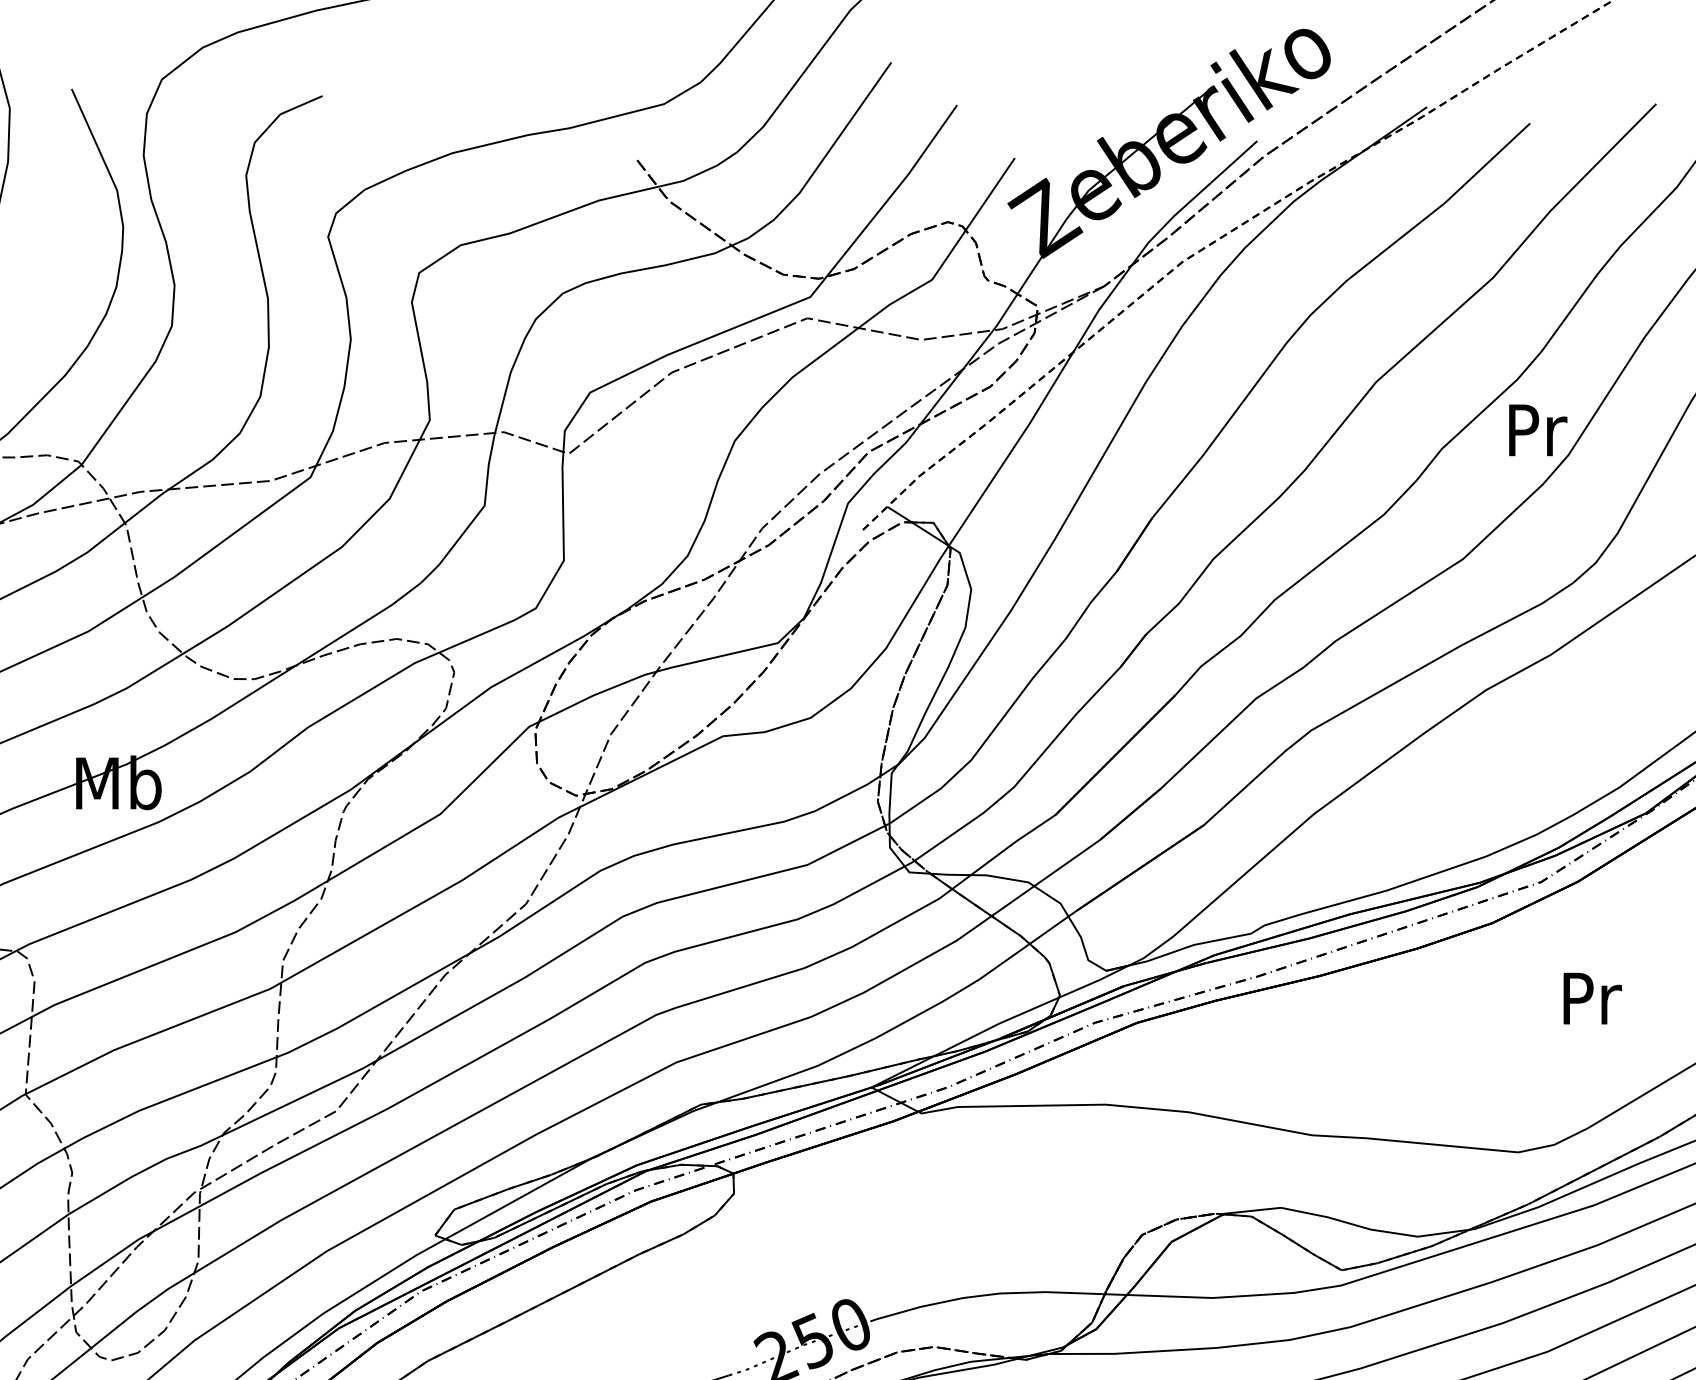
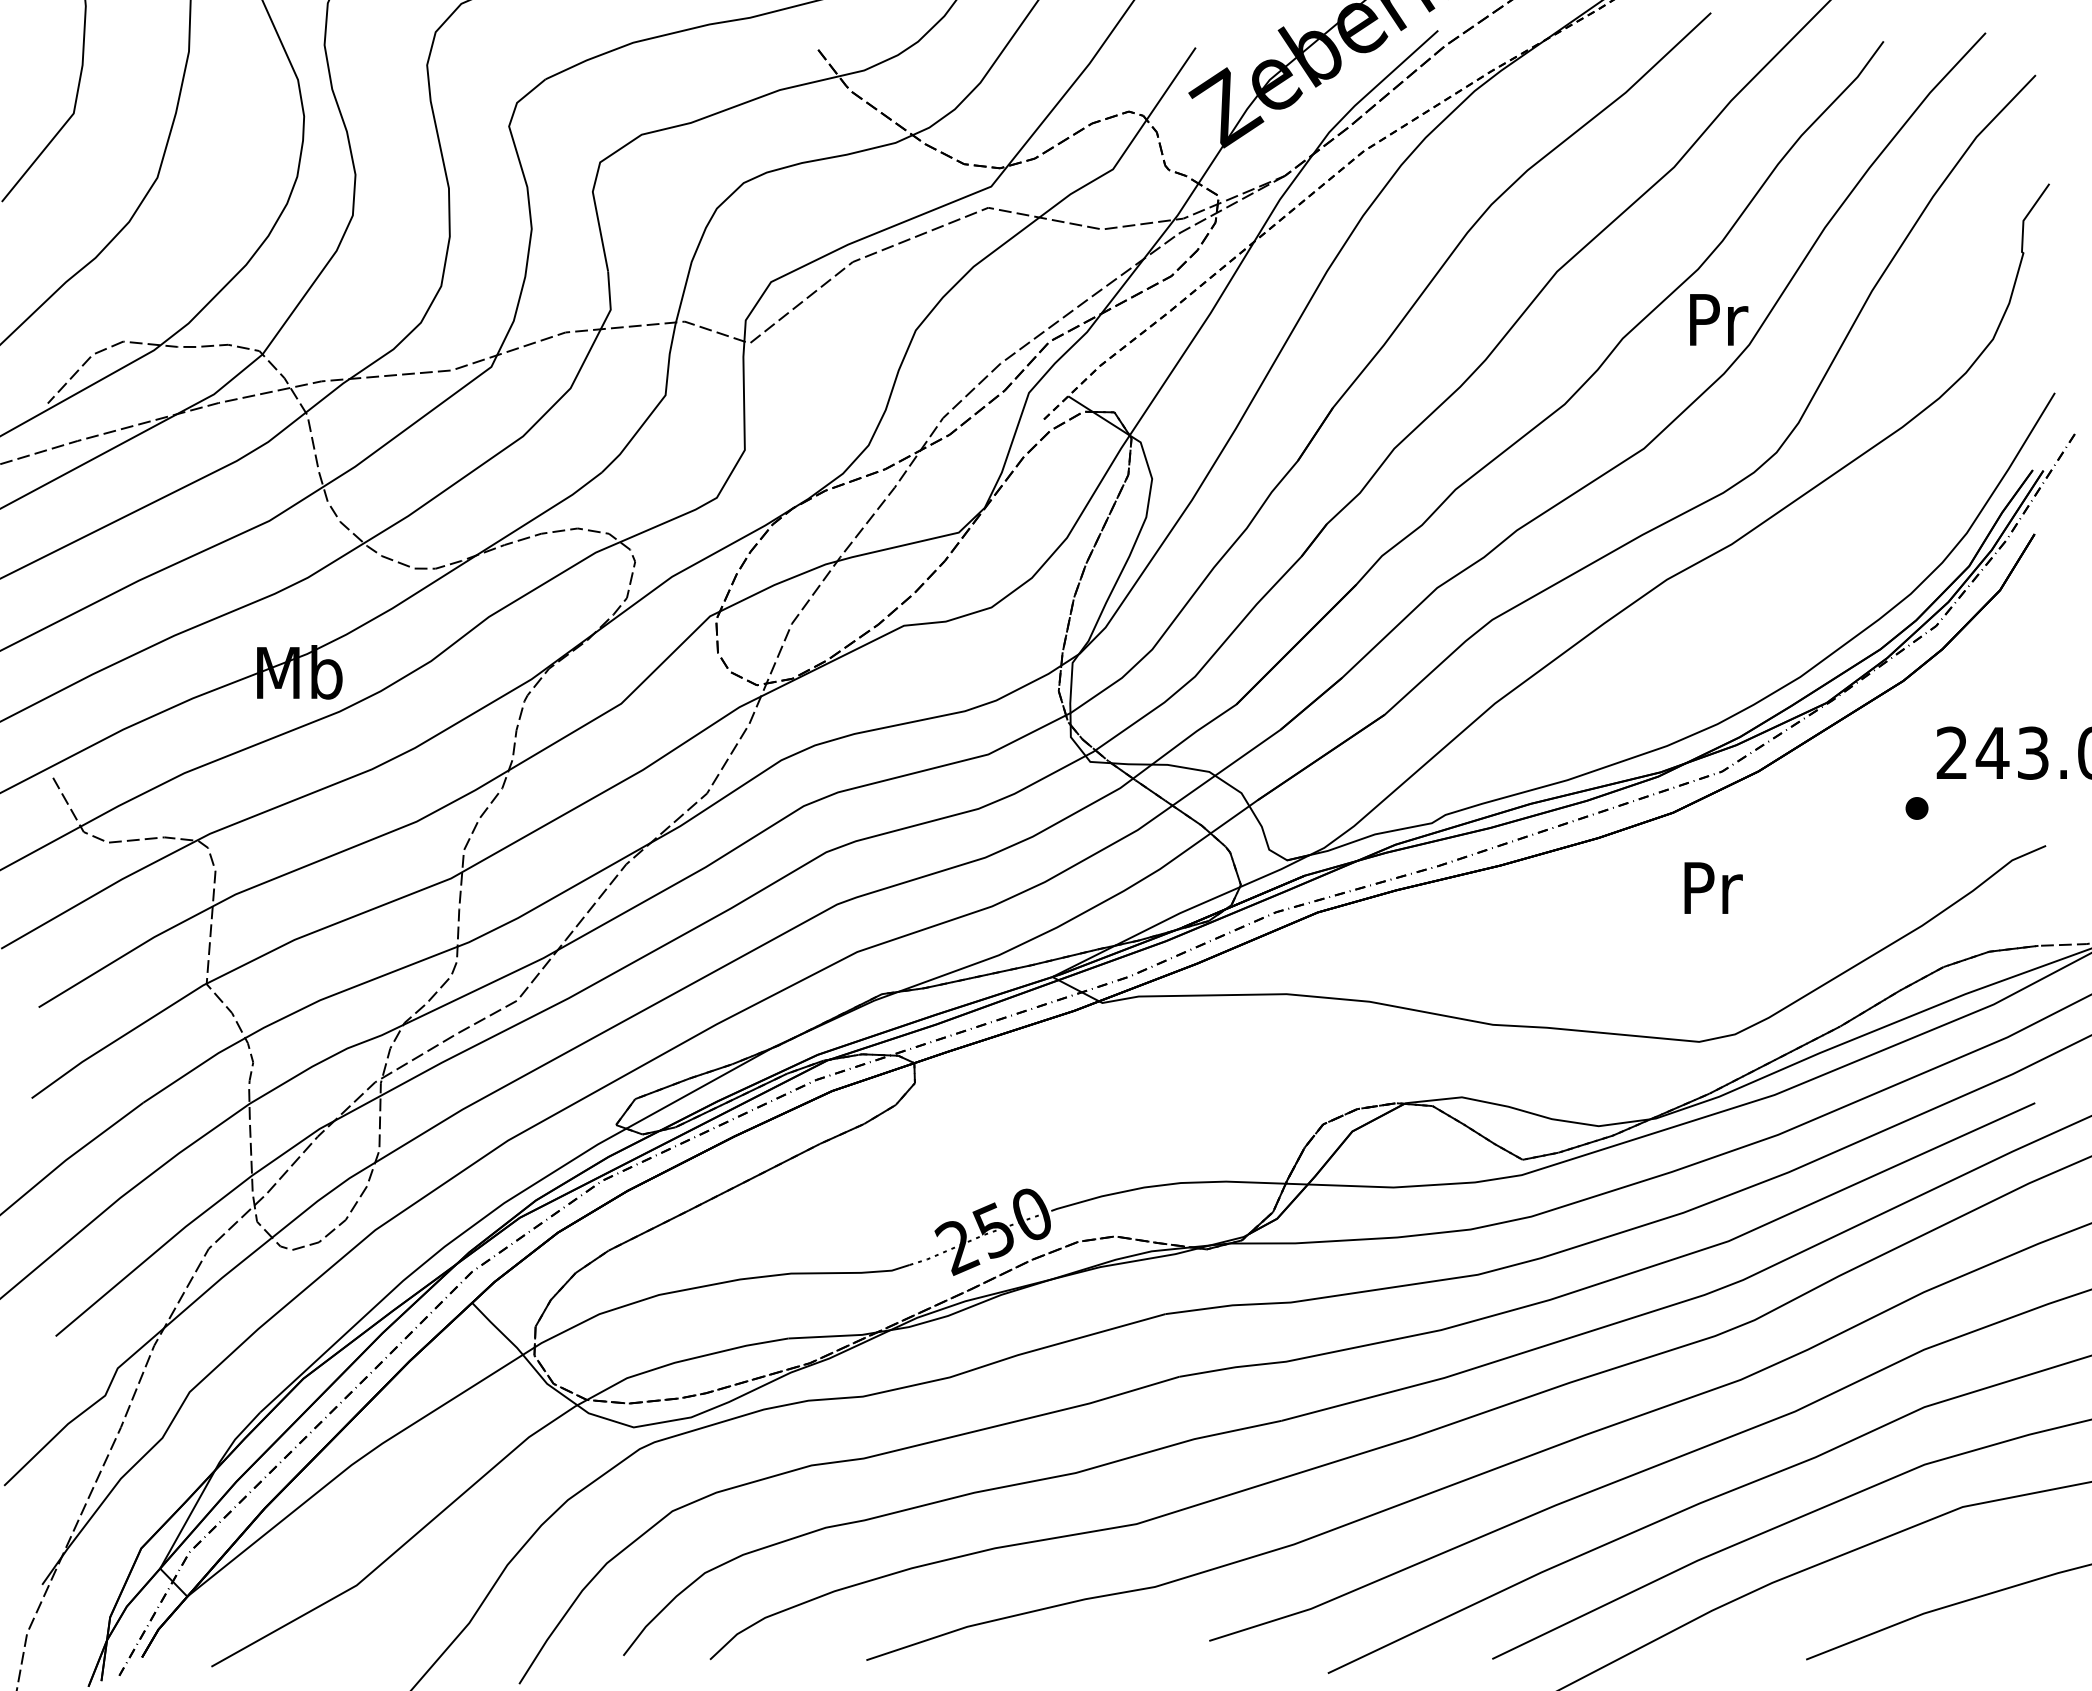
text: (1592, 997) -> (1713, 887), moved

